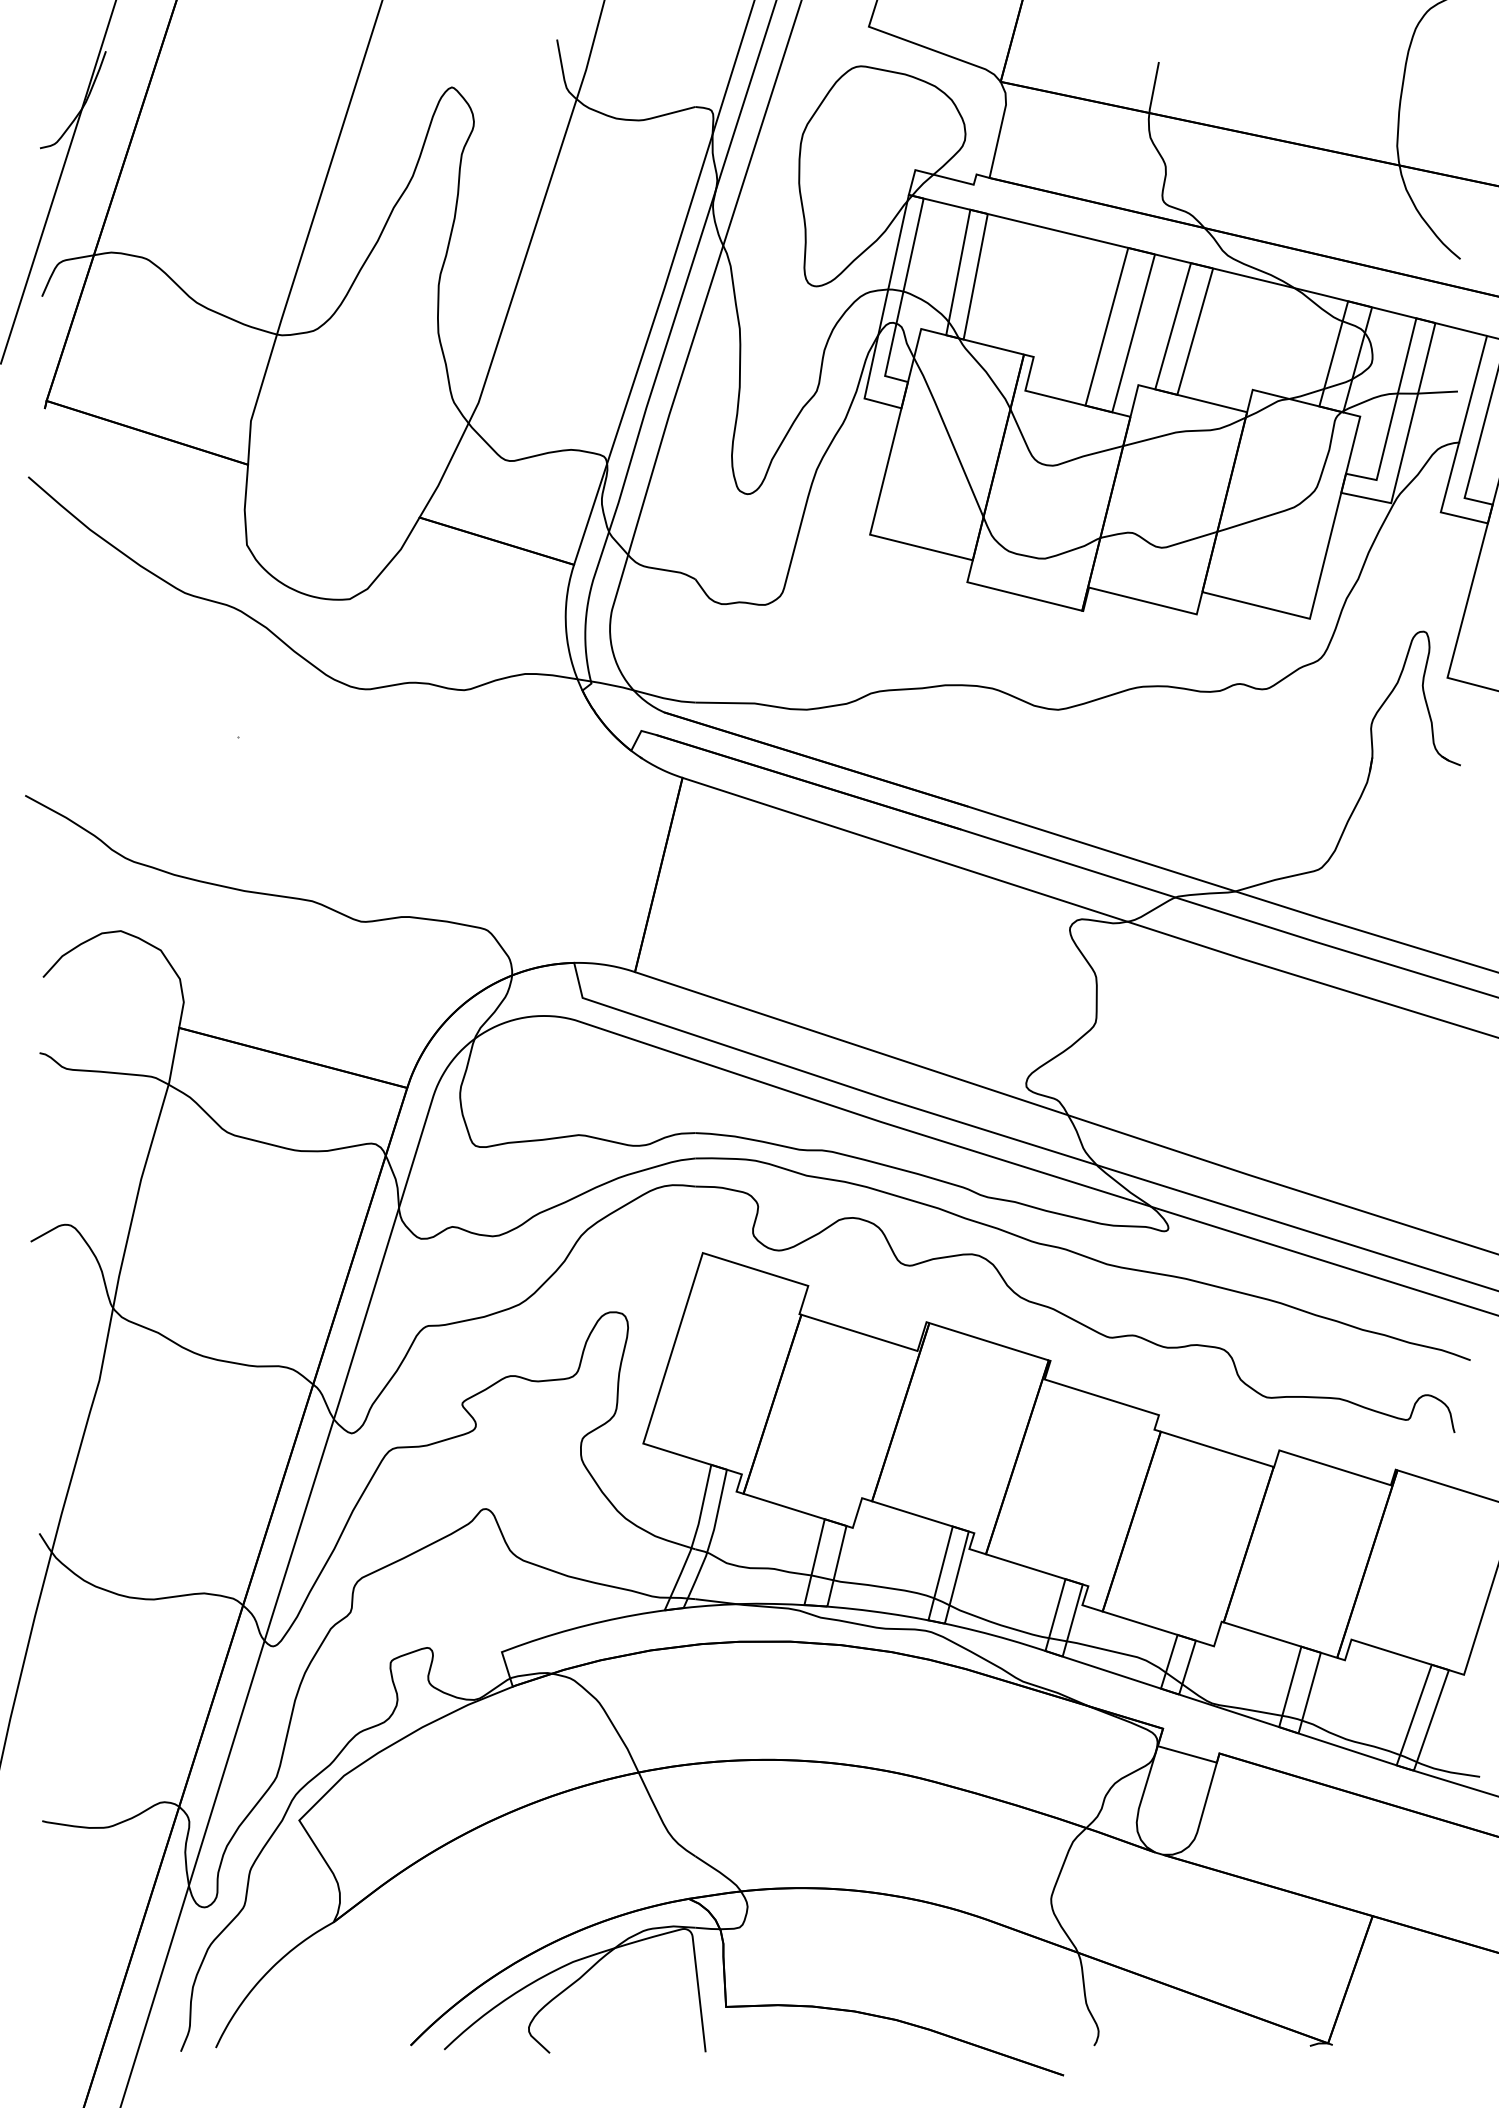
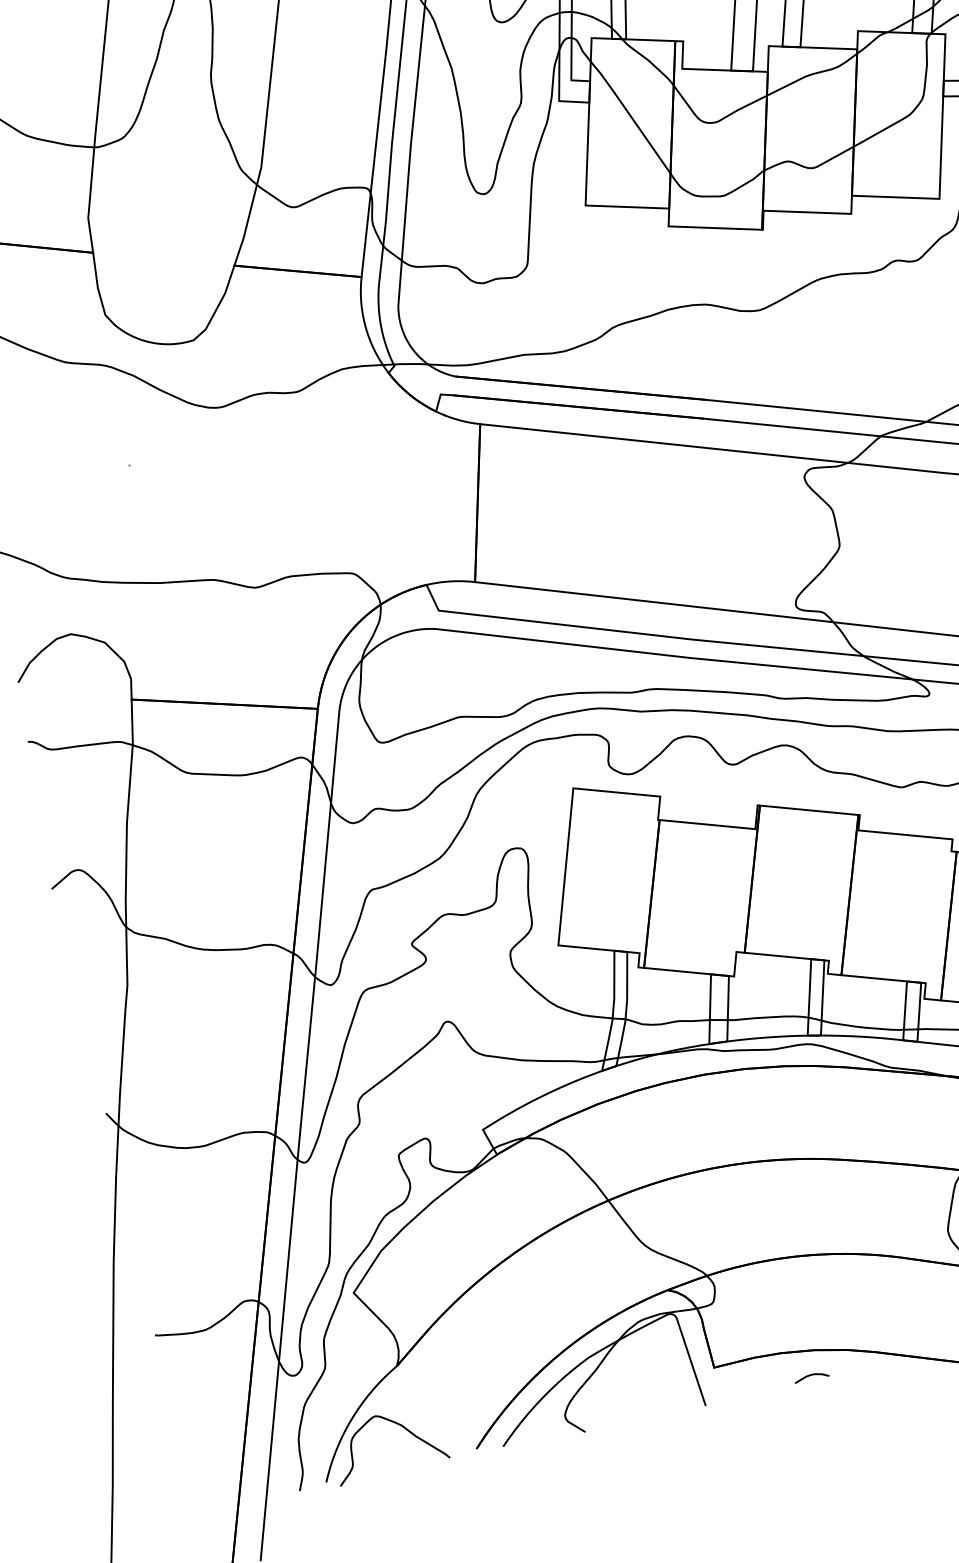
curve: (322, 1997) -> (400, 1426), added
curve: (844, 2042) -> (811, 1375), added

